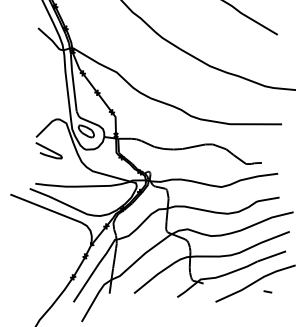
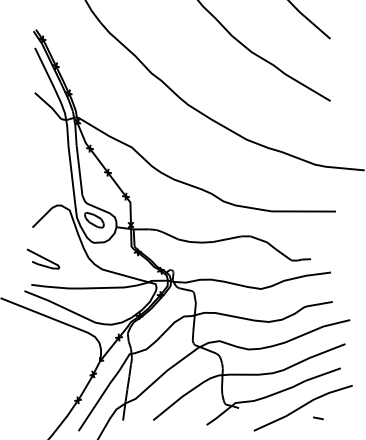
curve: (49, 150) -> (43, 258), moved

